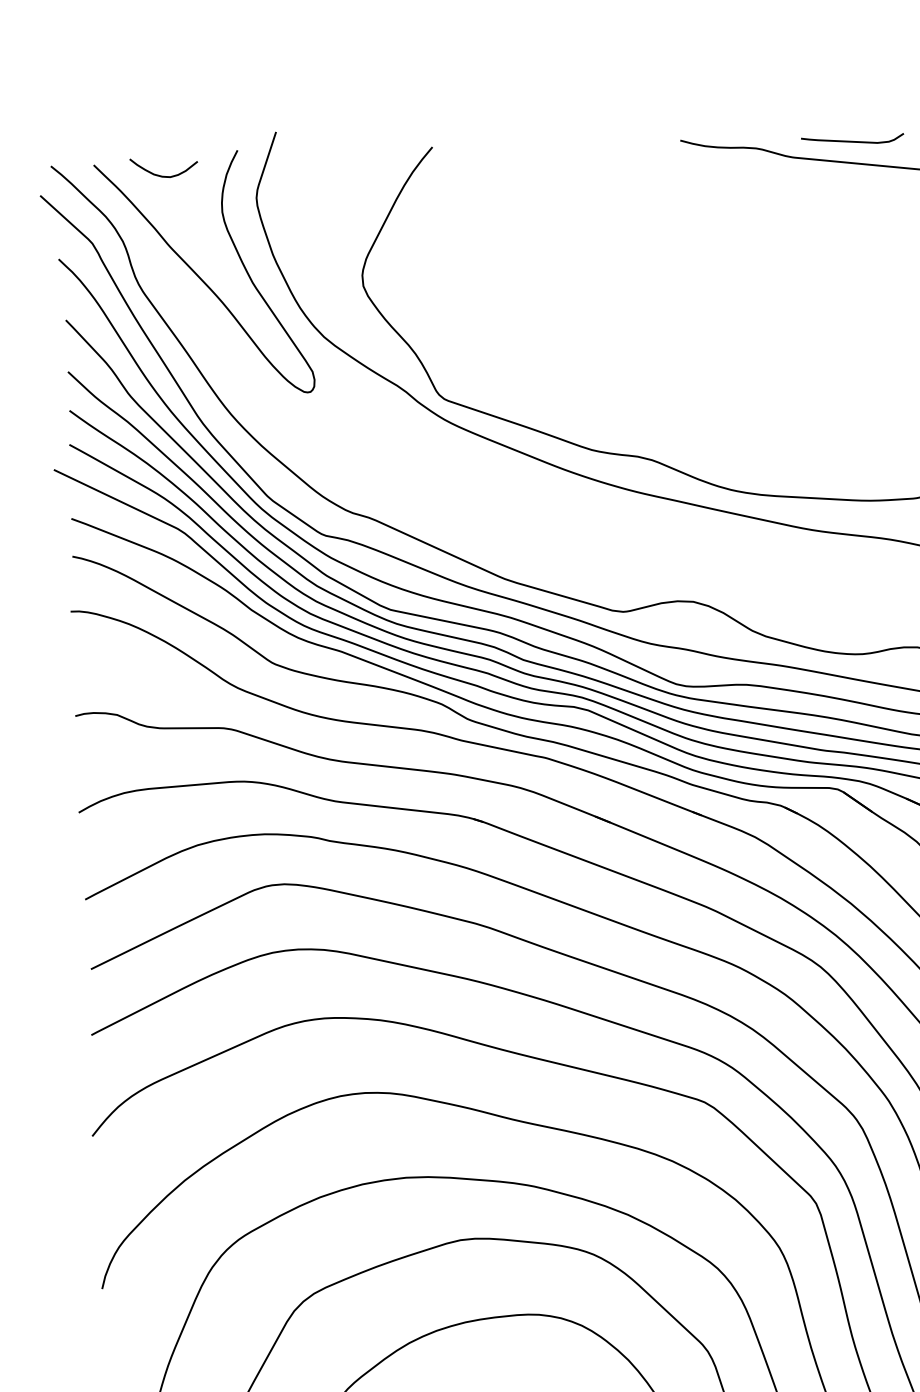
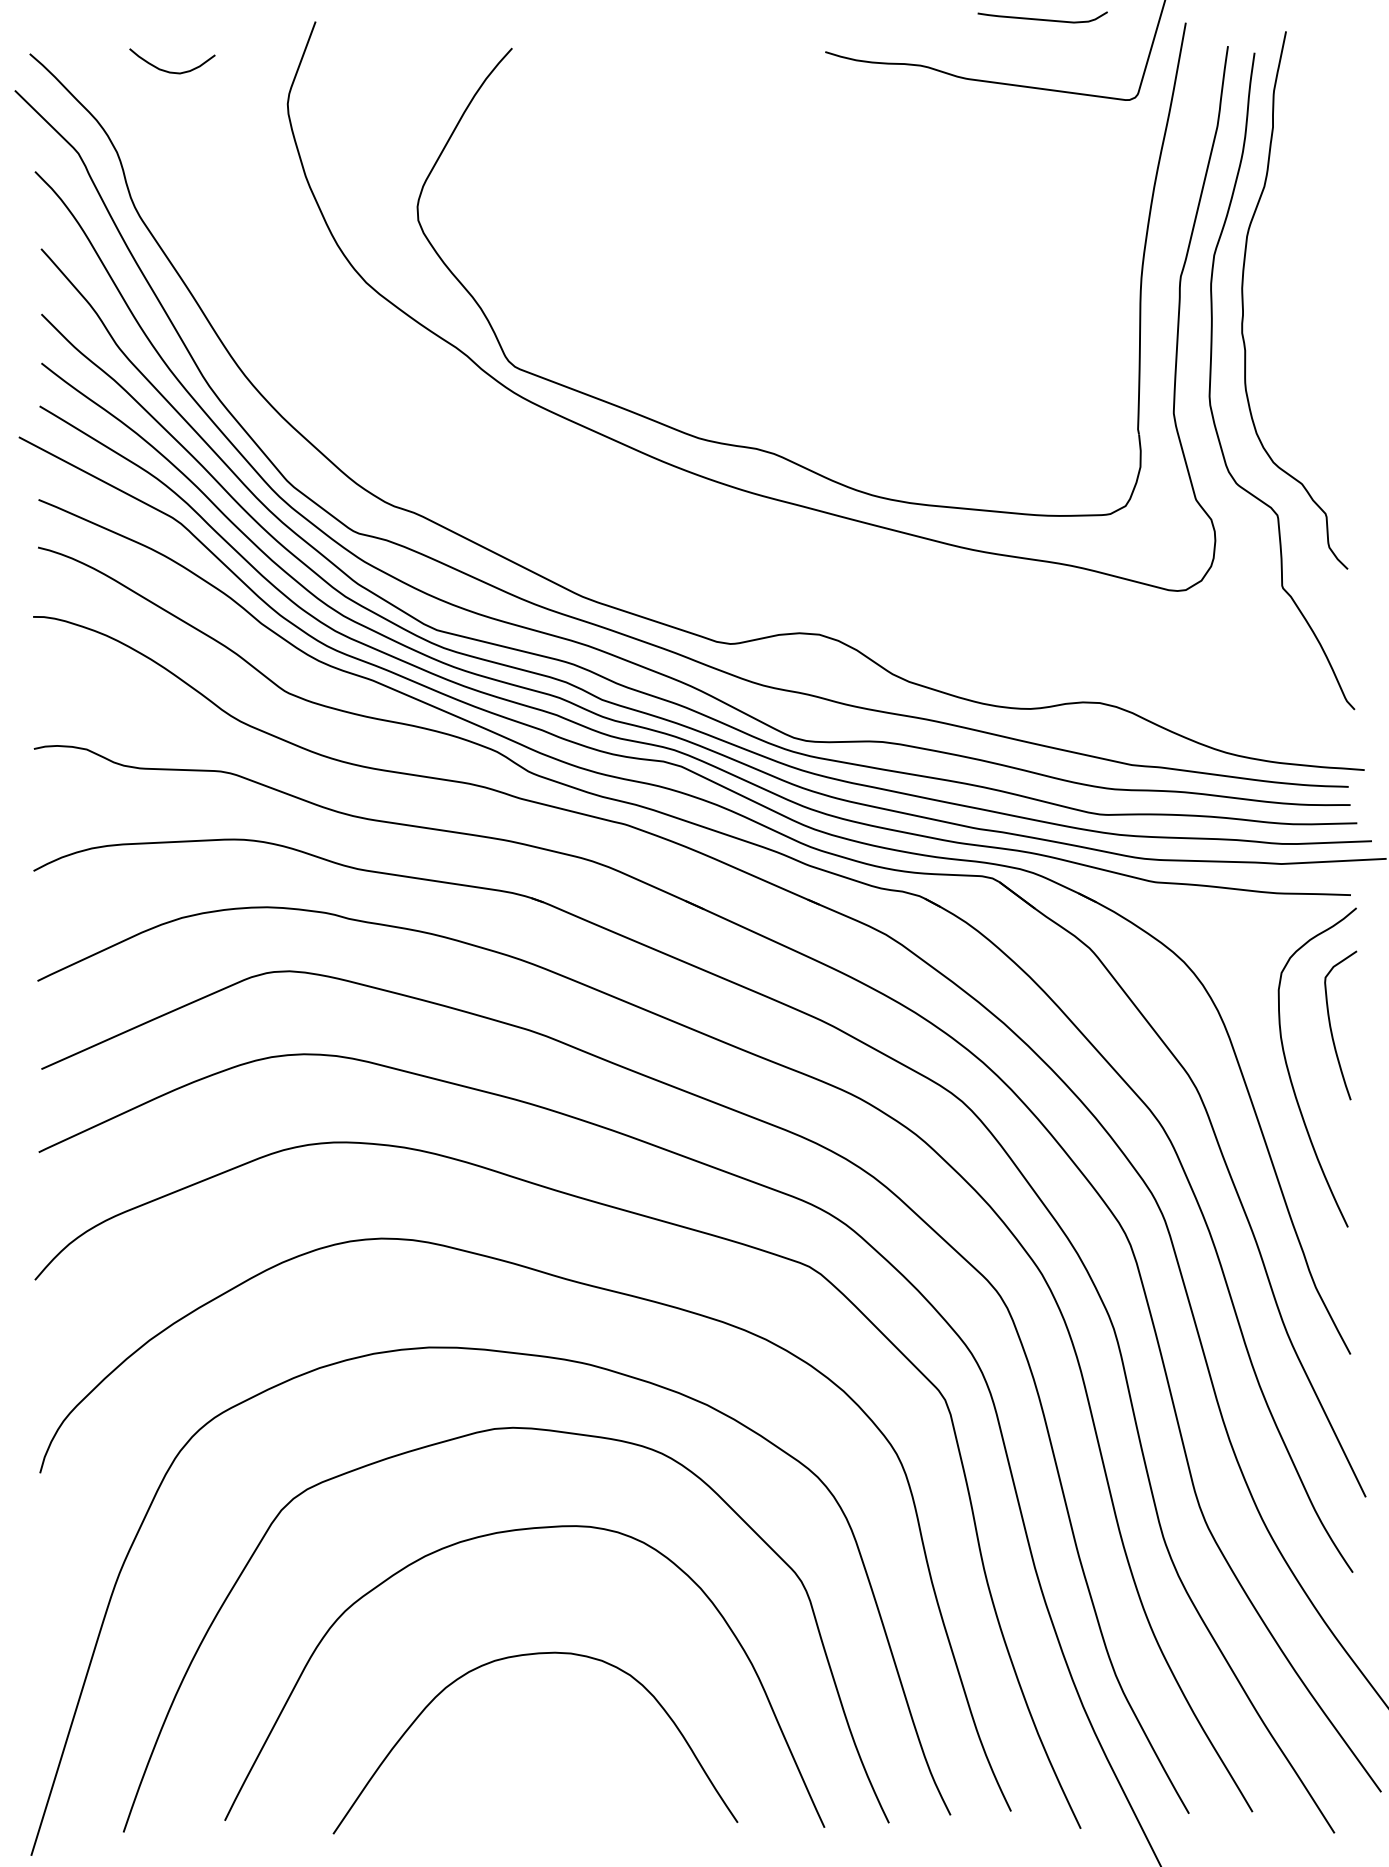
curve: (852, 141) -> (1042, 19), moved
curve: (200, 277) -> (213, 201), removed

